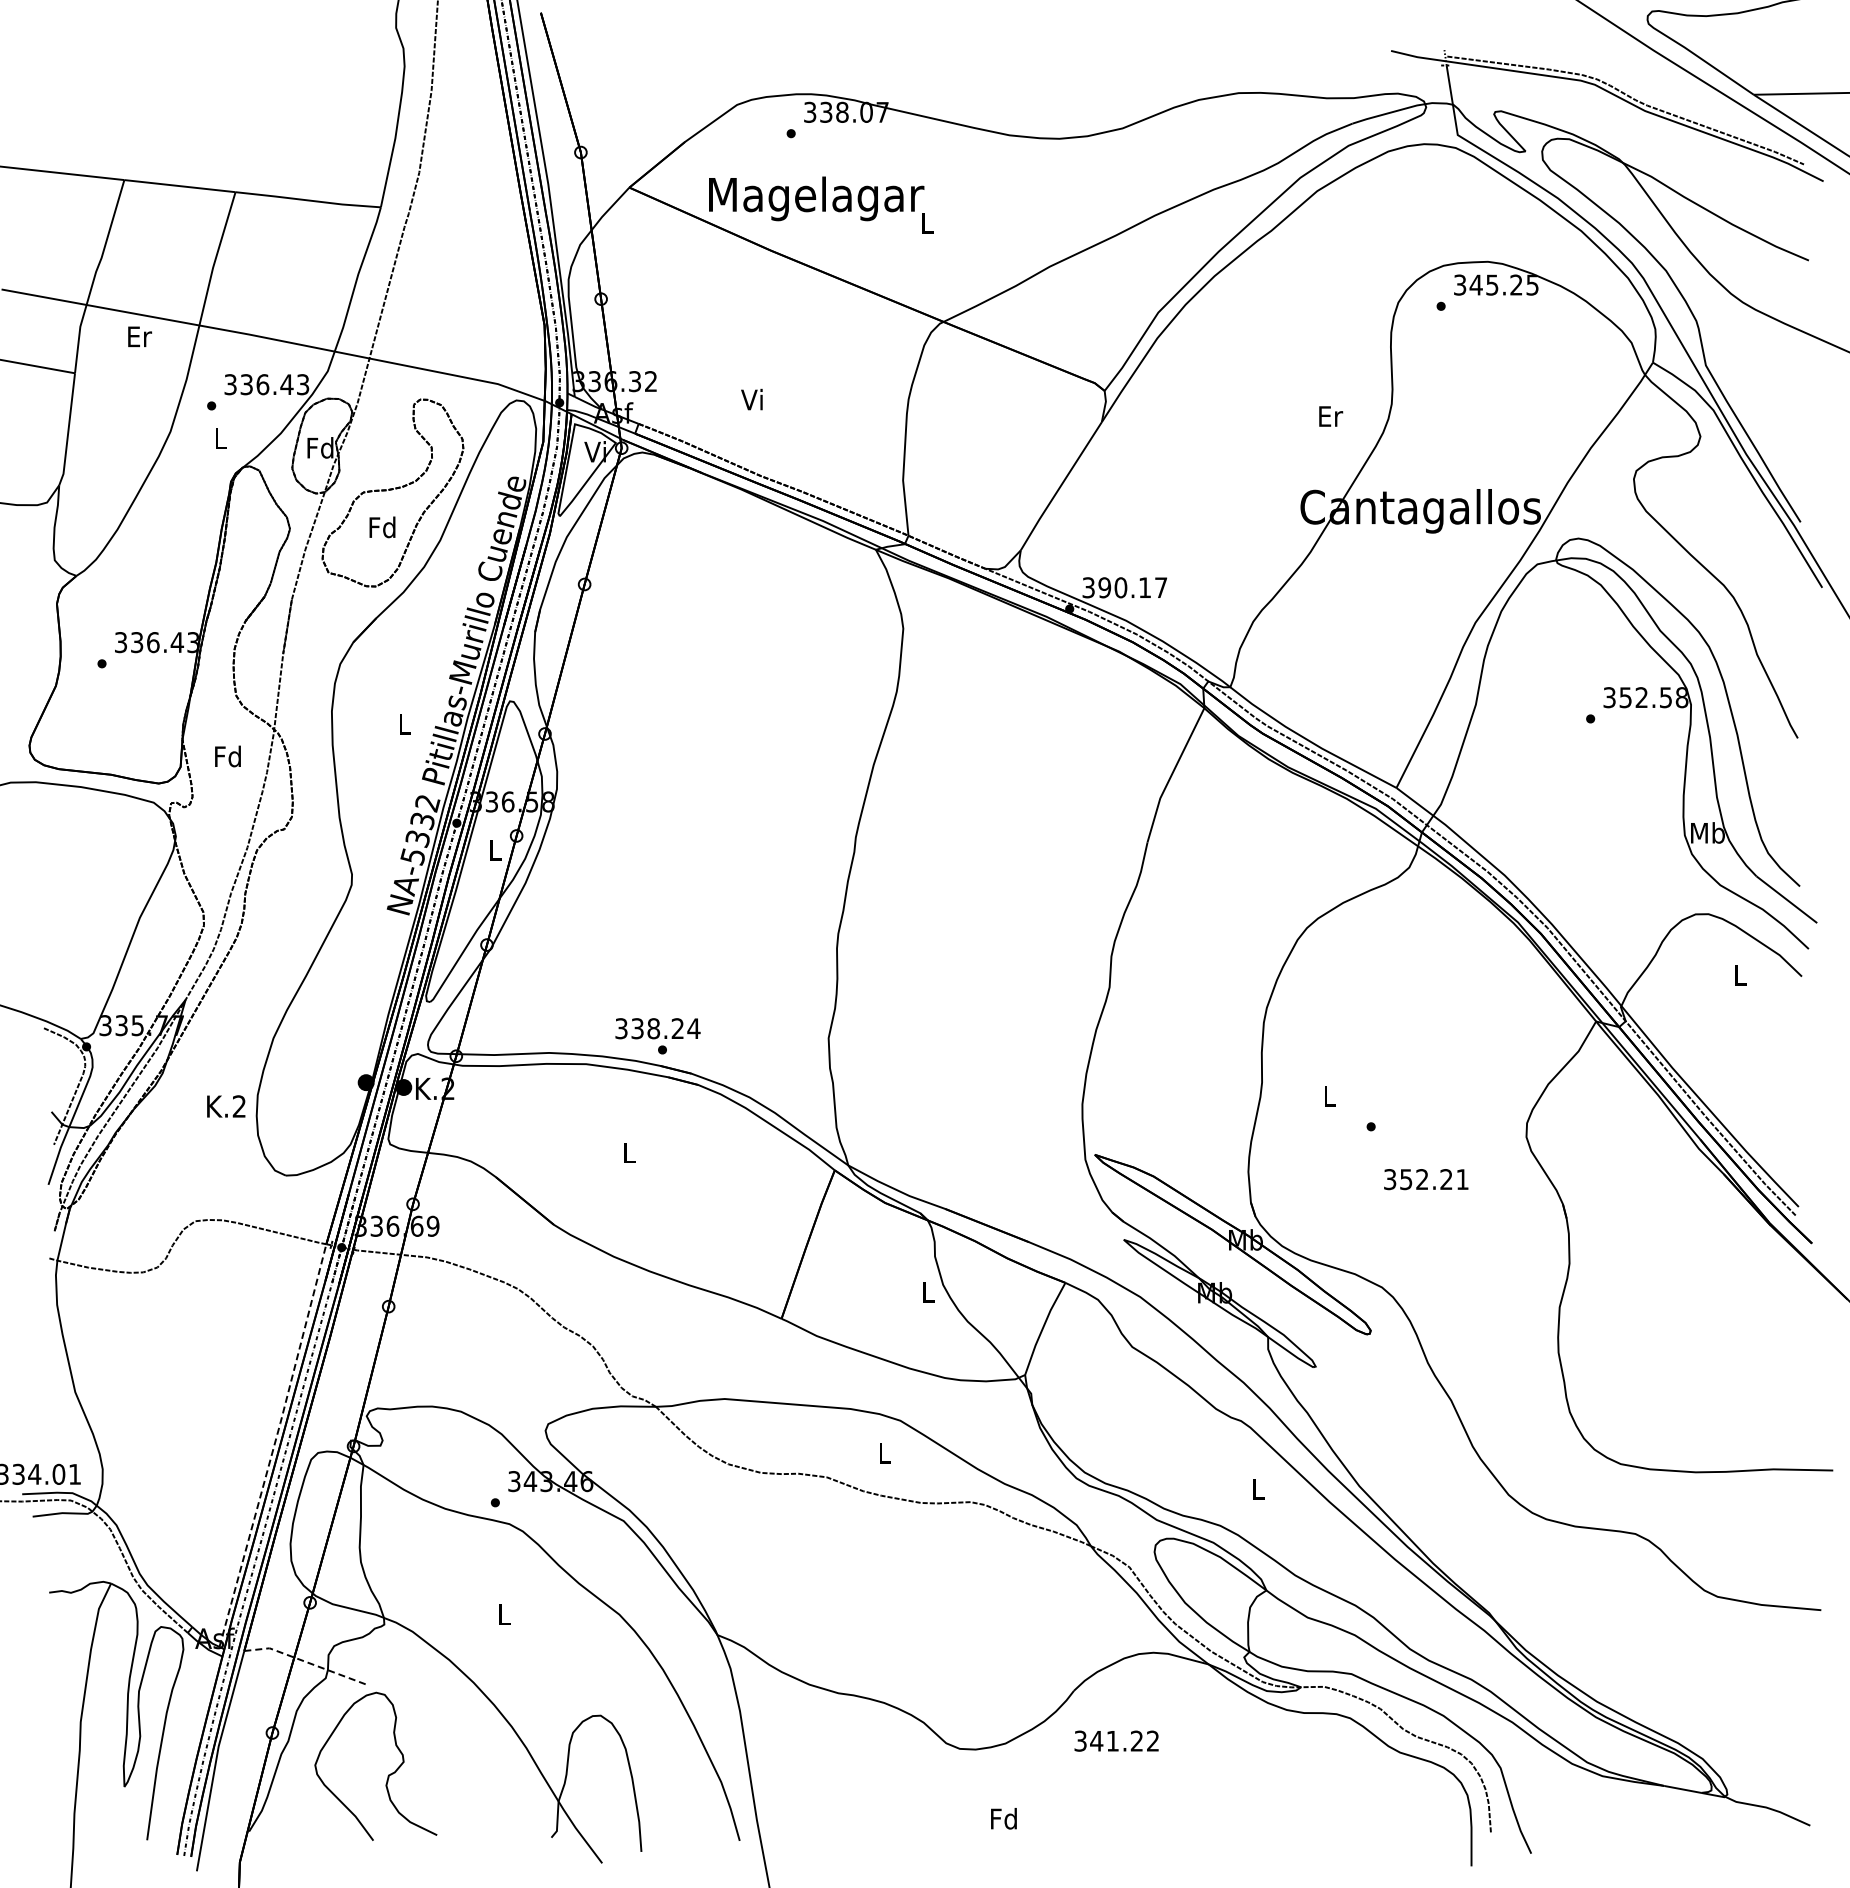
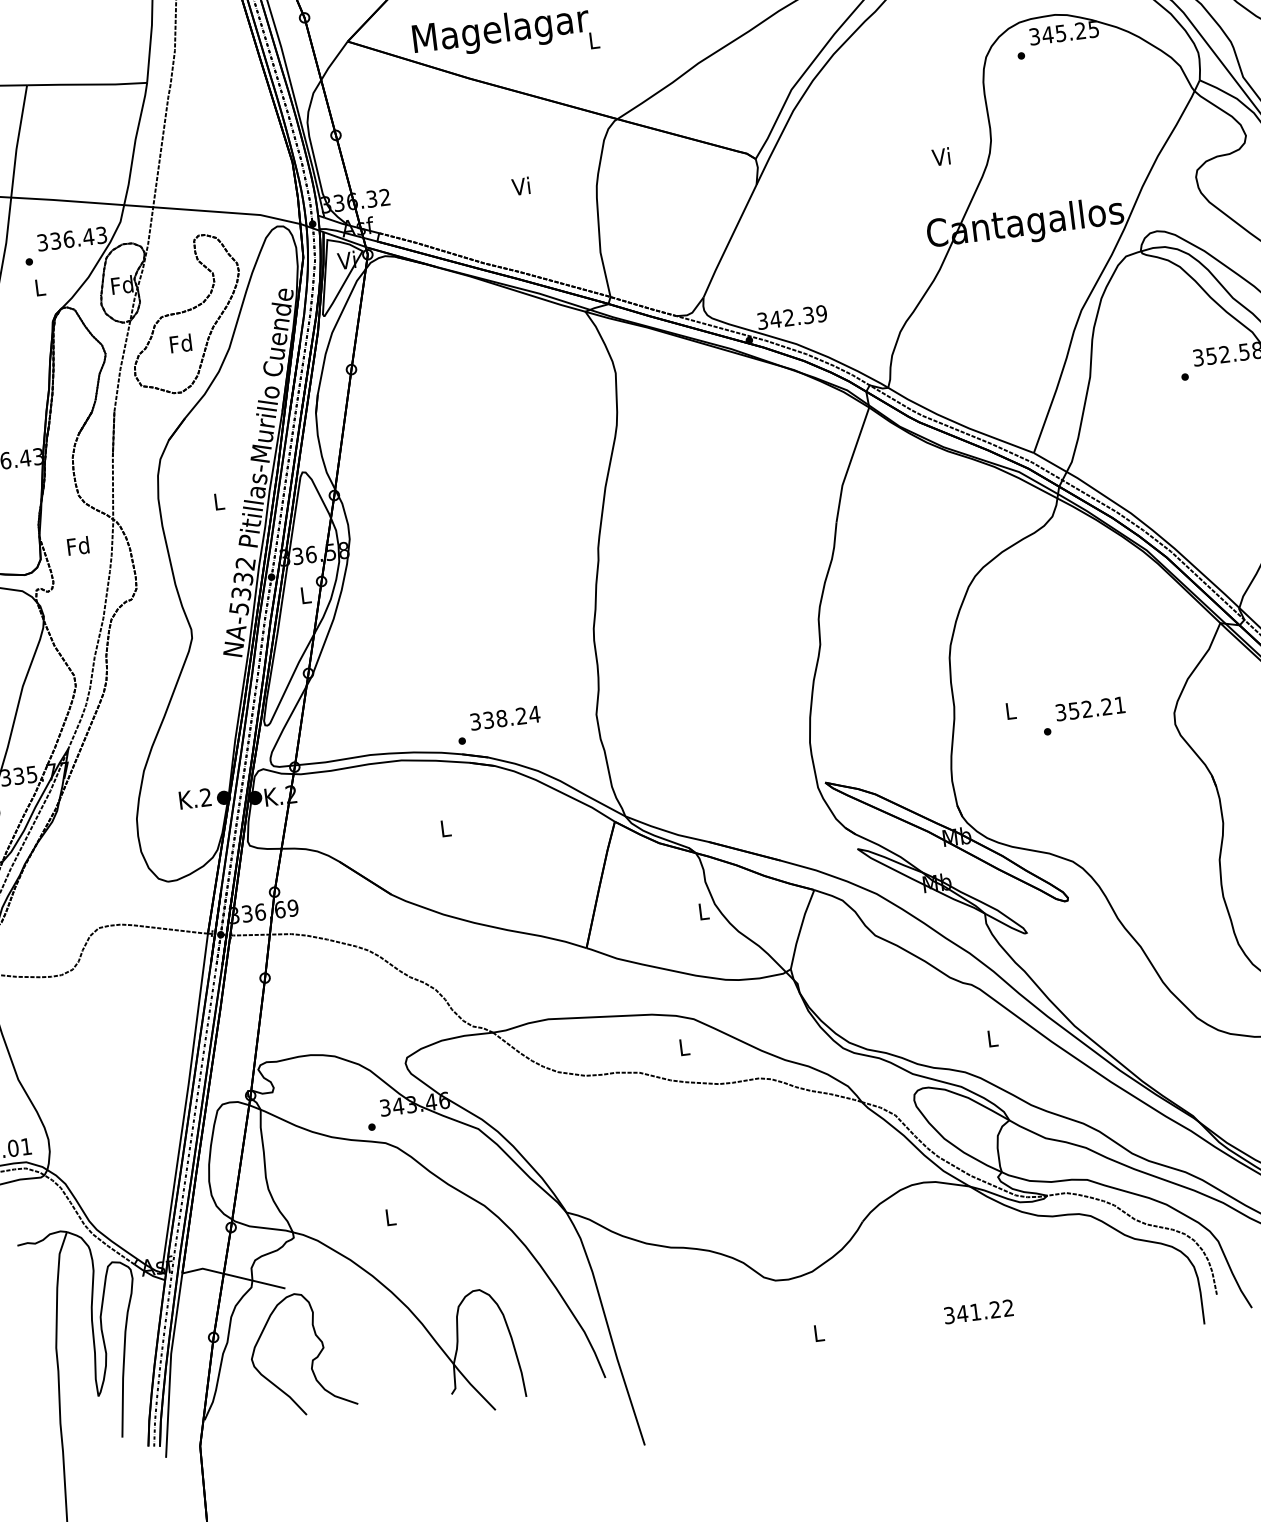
text: (751, 399) -> (520, 186), moved
text: (1330, 415) -> (942, 156), Er -> Vi
text: (1132, 587) -> (798, 316), 390.17 -> 342.39
text: (657, 1028) -> (504, 718), moved
text: (226, 1106) -> (195, 798), moved
text: (1426, 1179) -> (1090, 708), moved
line: (274, 1445) -> (186, 1102), dashed -> solid
line: (305, 1661) -> (233, 1275), dashed -> solid
text: (1116, 1740) -> (978, 1311), moved
text: (1003, 1818) -> (818, 1332), Fd -> L

